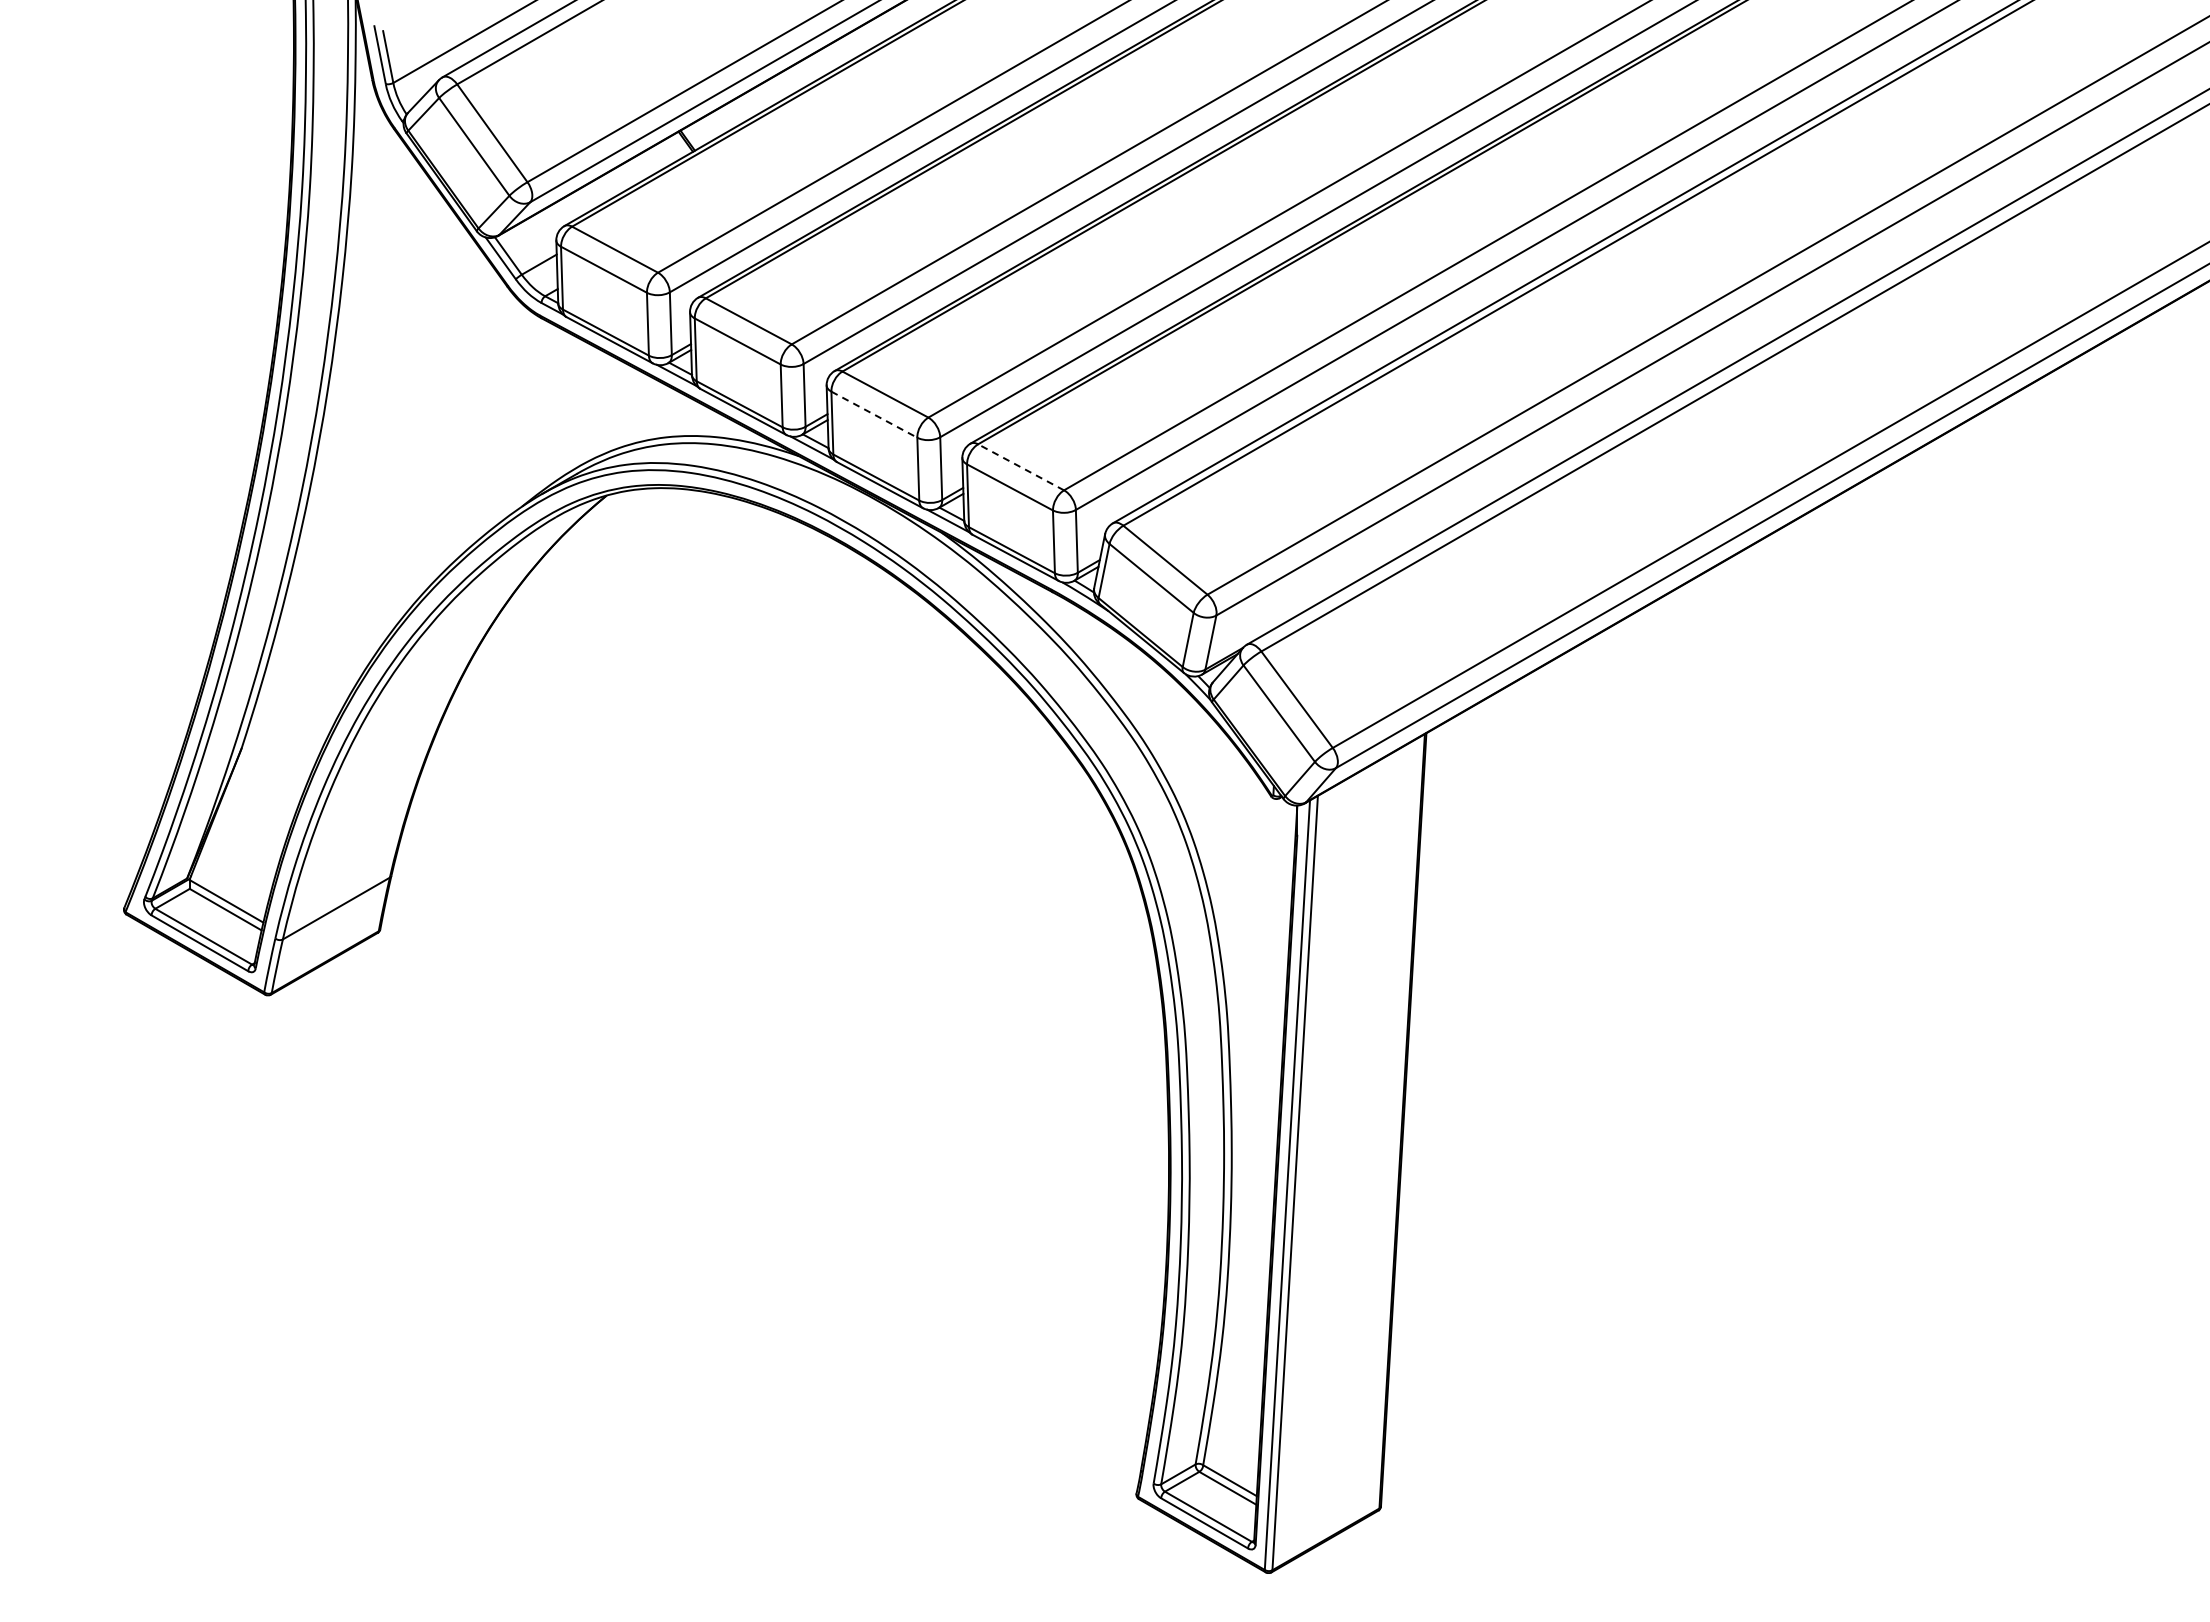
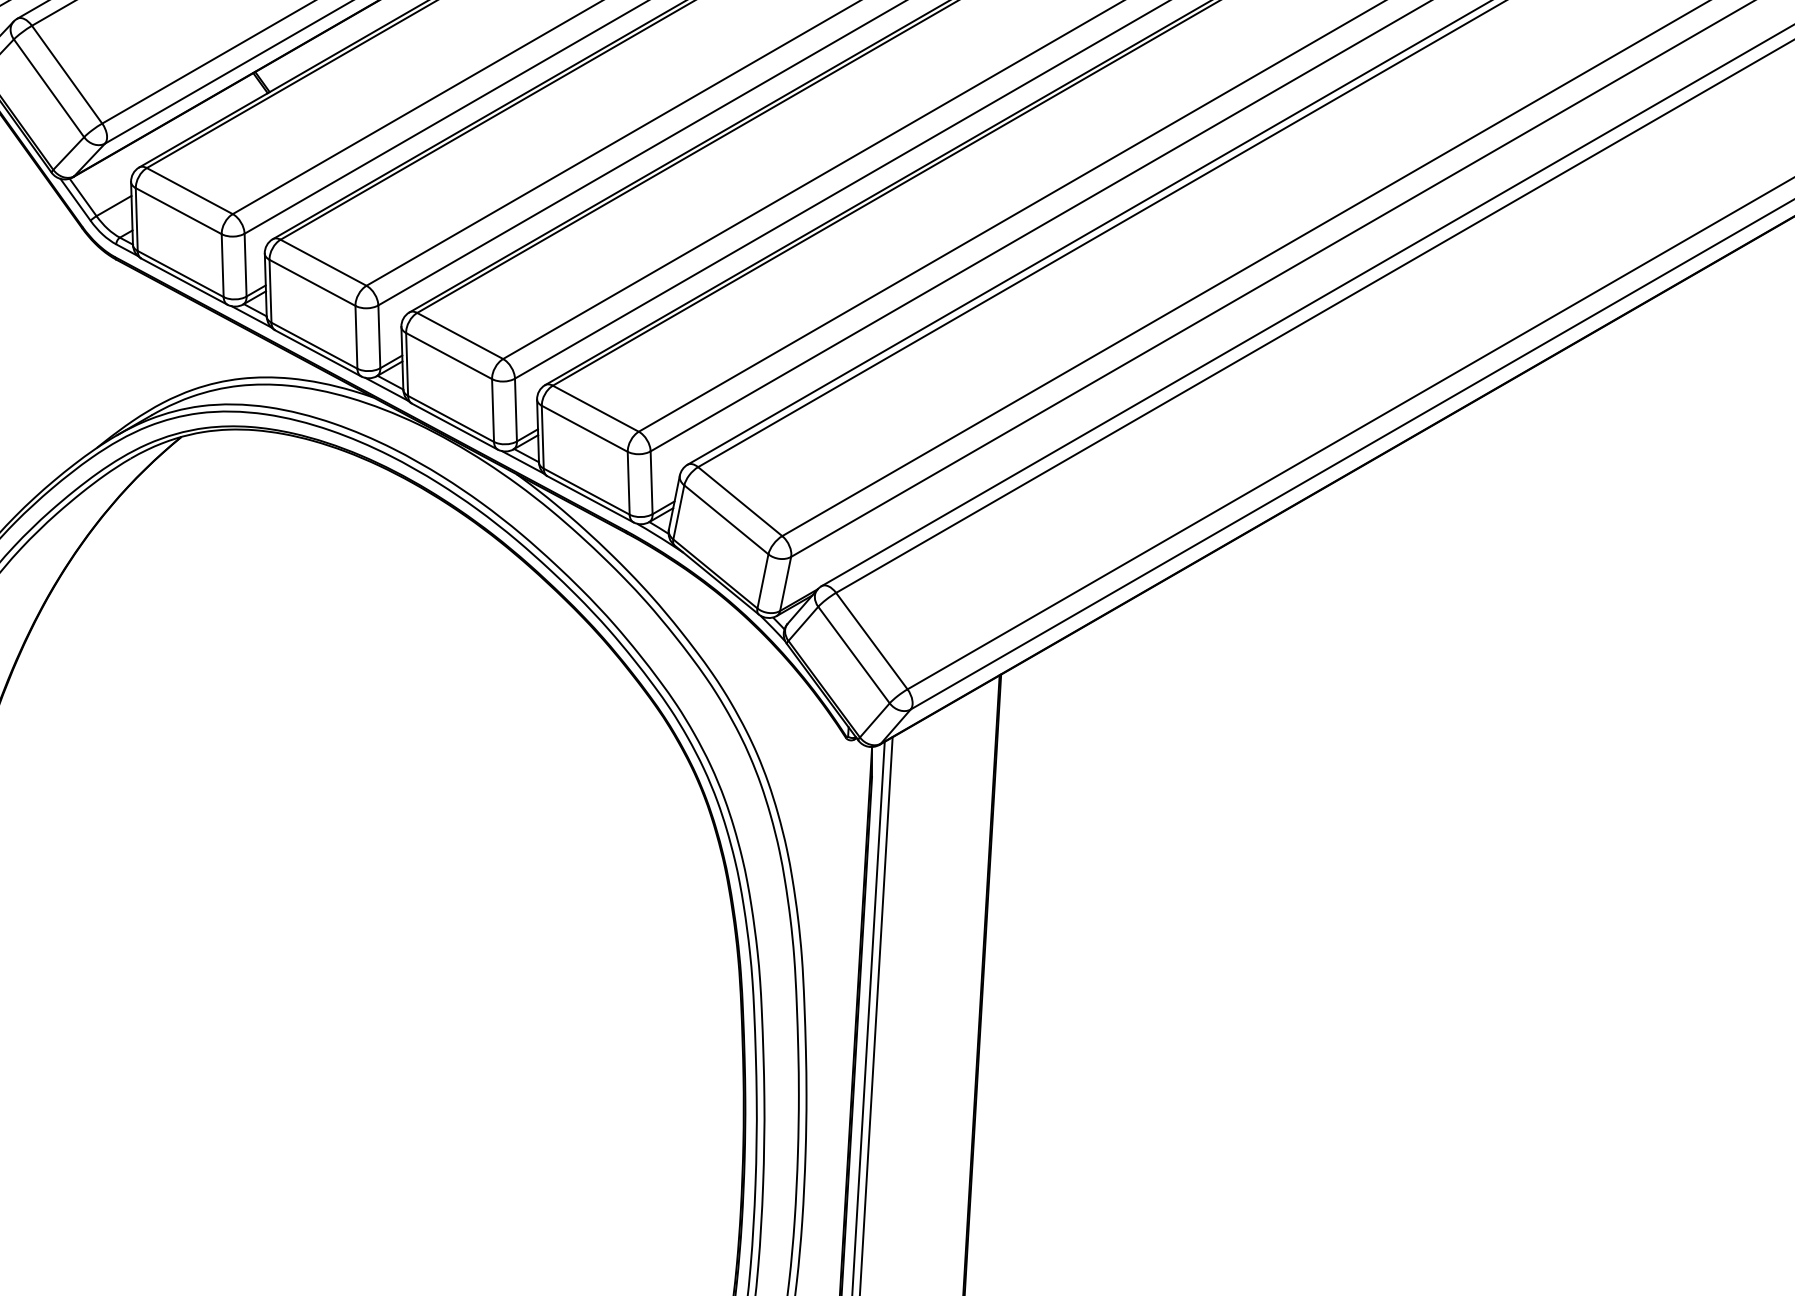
line: (874, 414) -> (449, 355), dashed -> solid
line: (1021, 467) -> (596, 408), dashed -> solid

